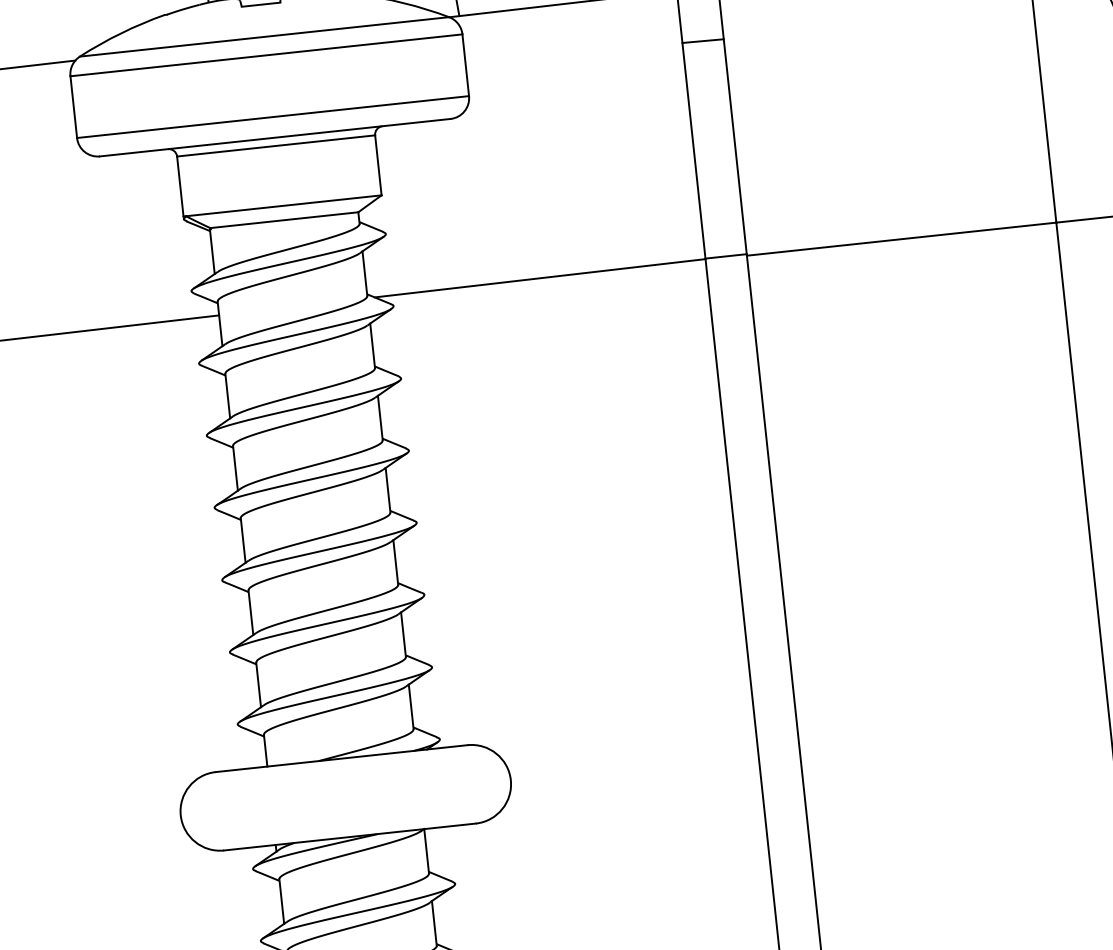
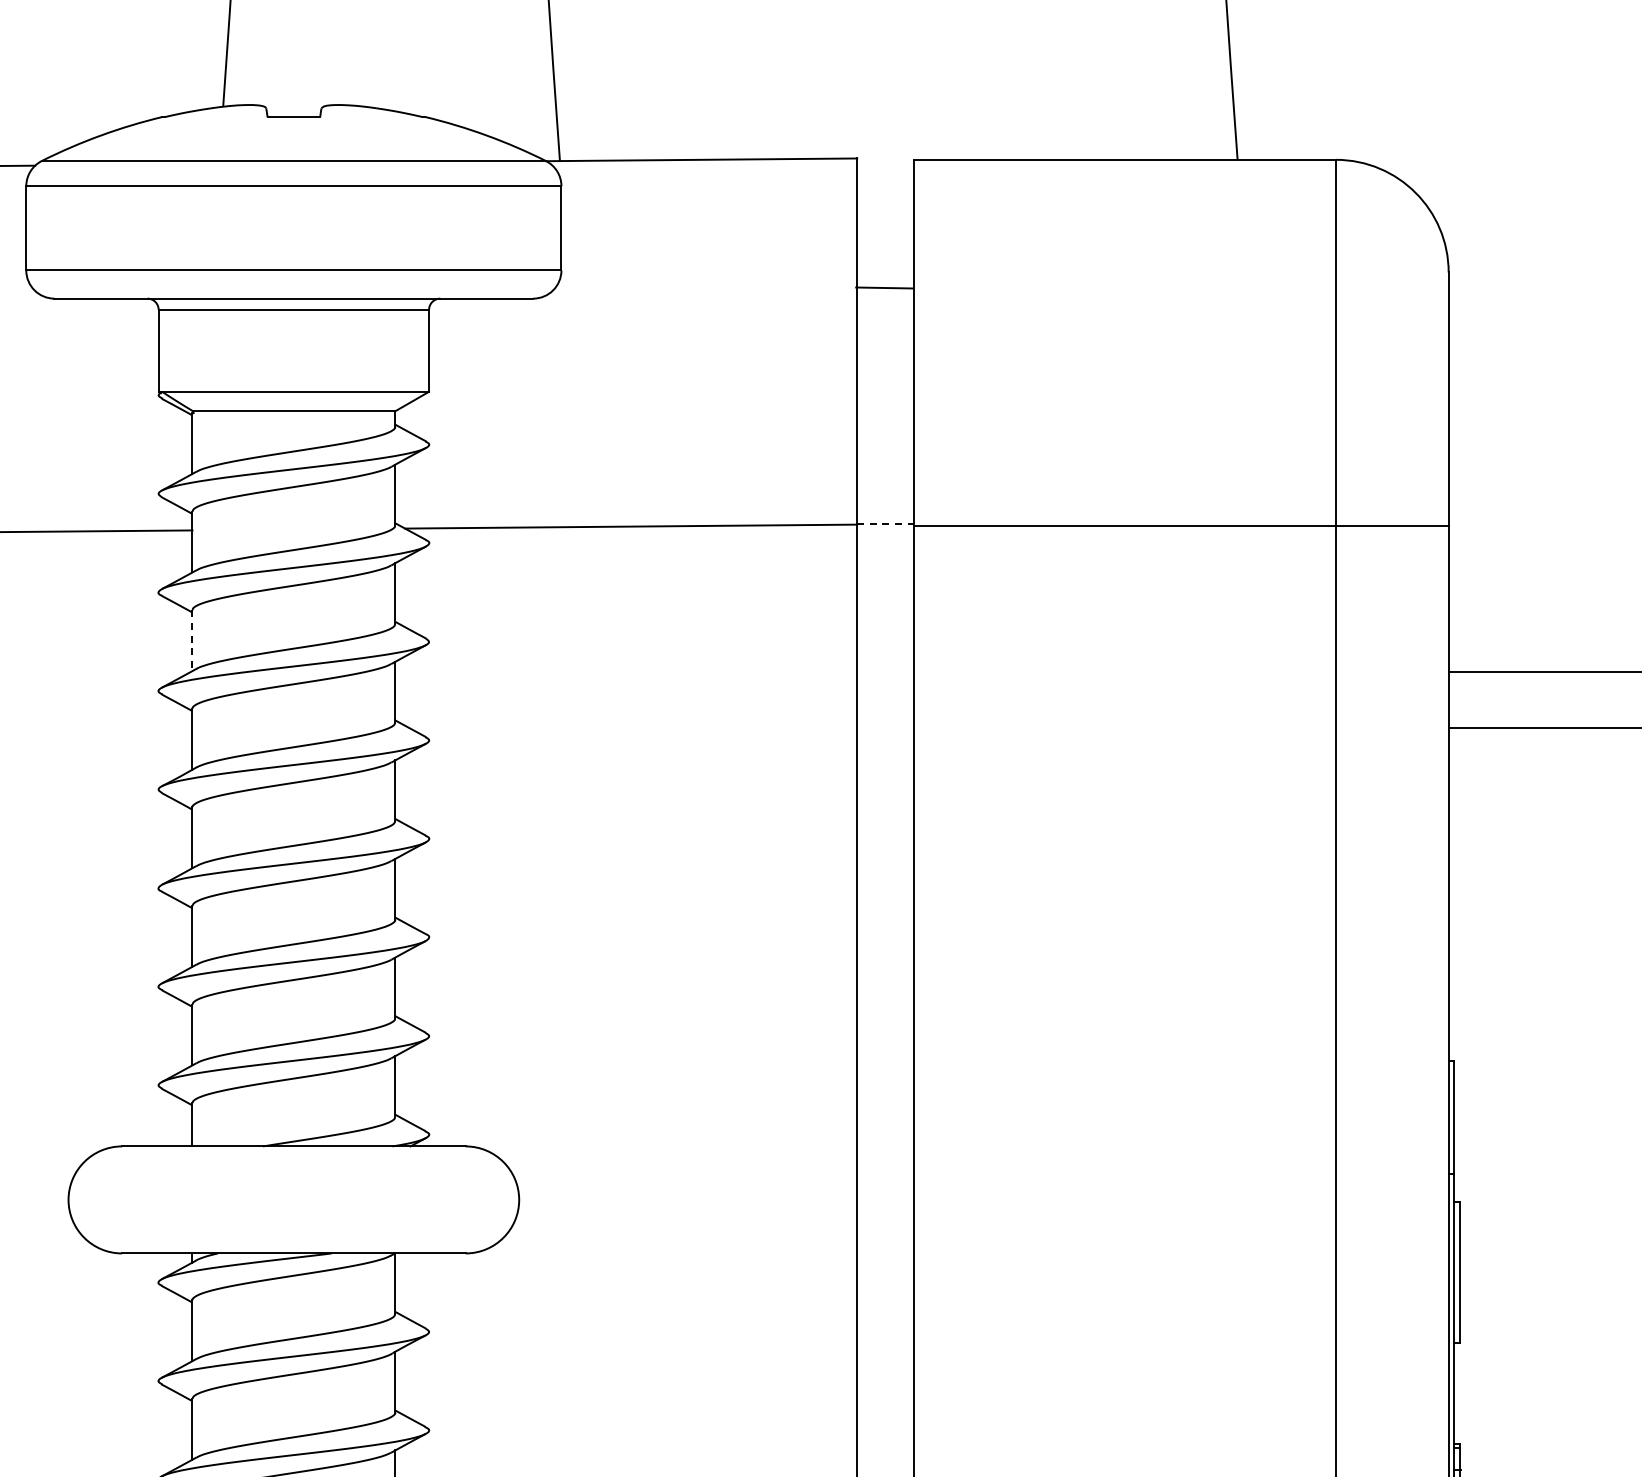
line: (703, 40) -> (884, 287), moved
line: (726, 256) -> (885, 523), solid -> dashed
line: (227, 396) -> (192, 641), solid -> dashed

